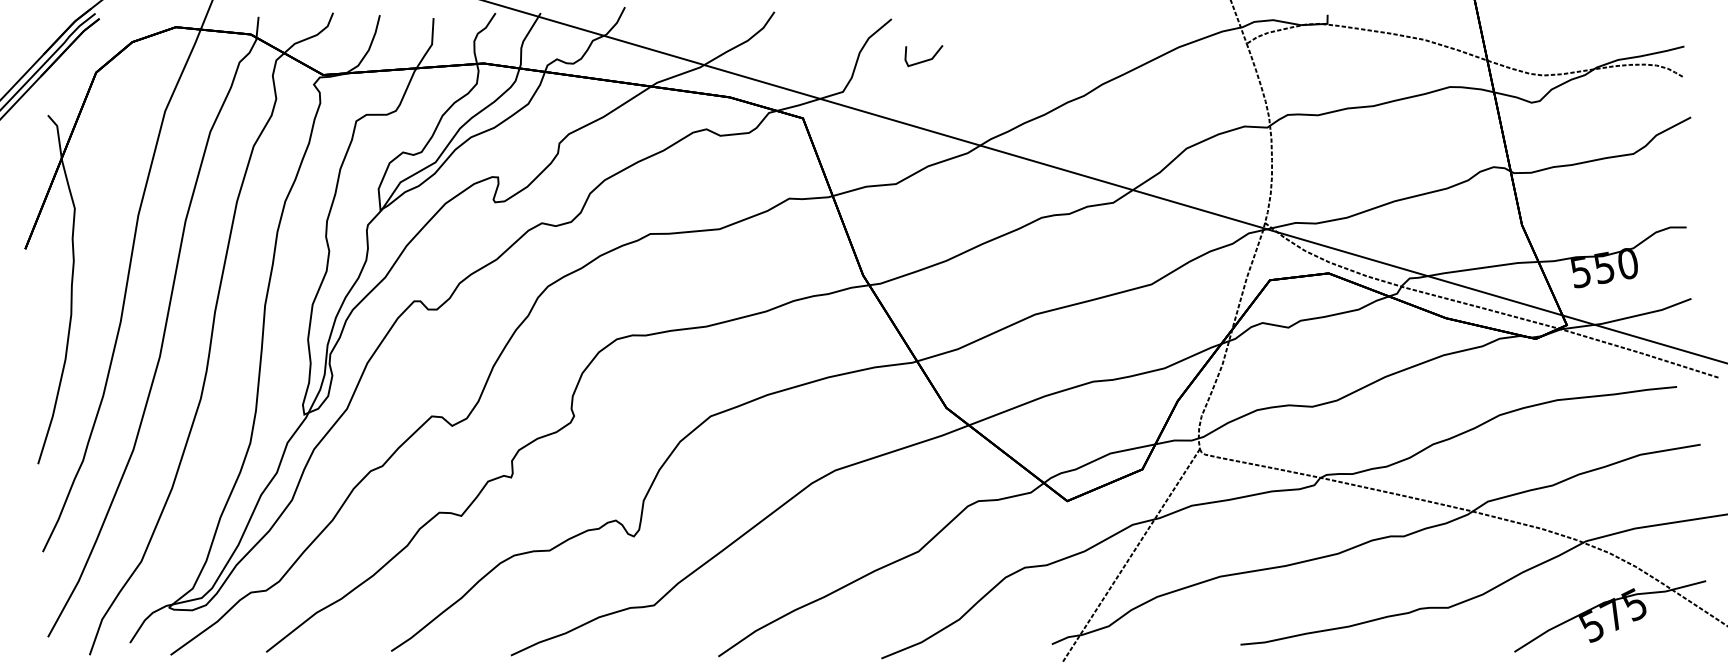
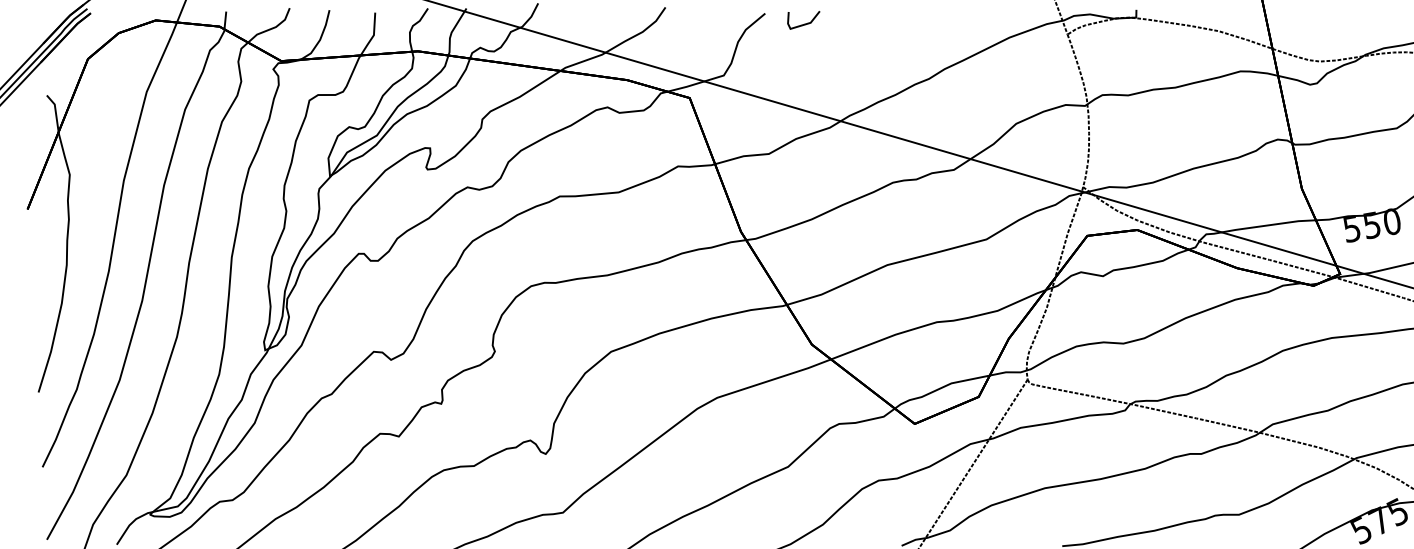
line: (923, 60) -> (803, 24), moved

